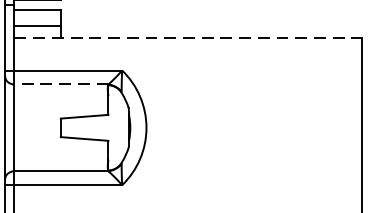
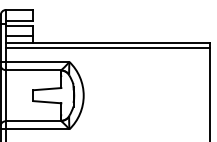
line: (188, 37) -> (108, 42), dashed -> solid
line: (188, 47) -> (108, 48), added
line: (61, 85) -> (33, 70), dashed -> solid

